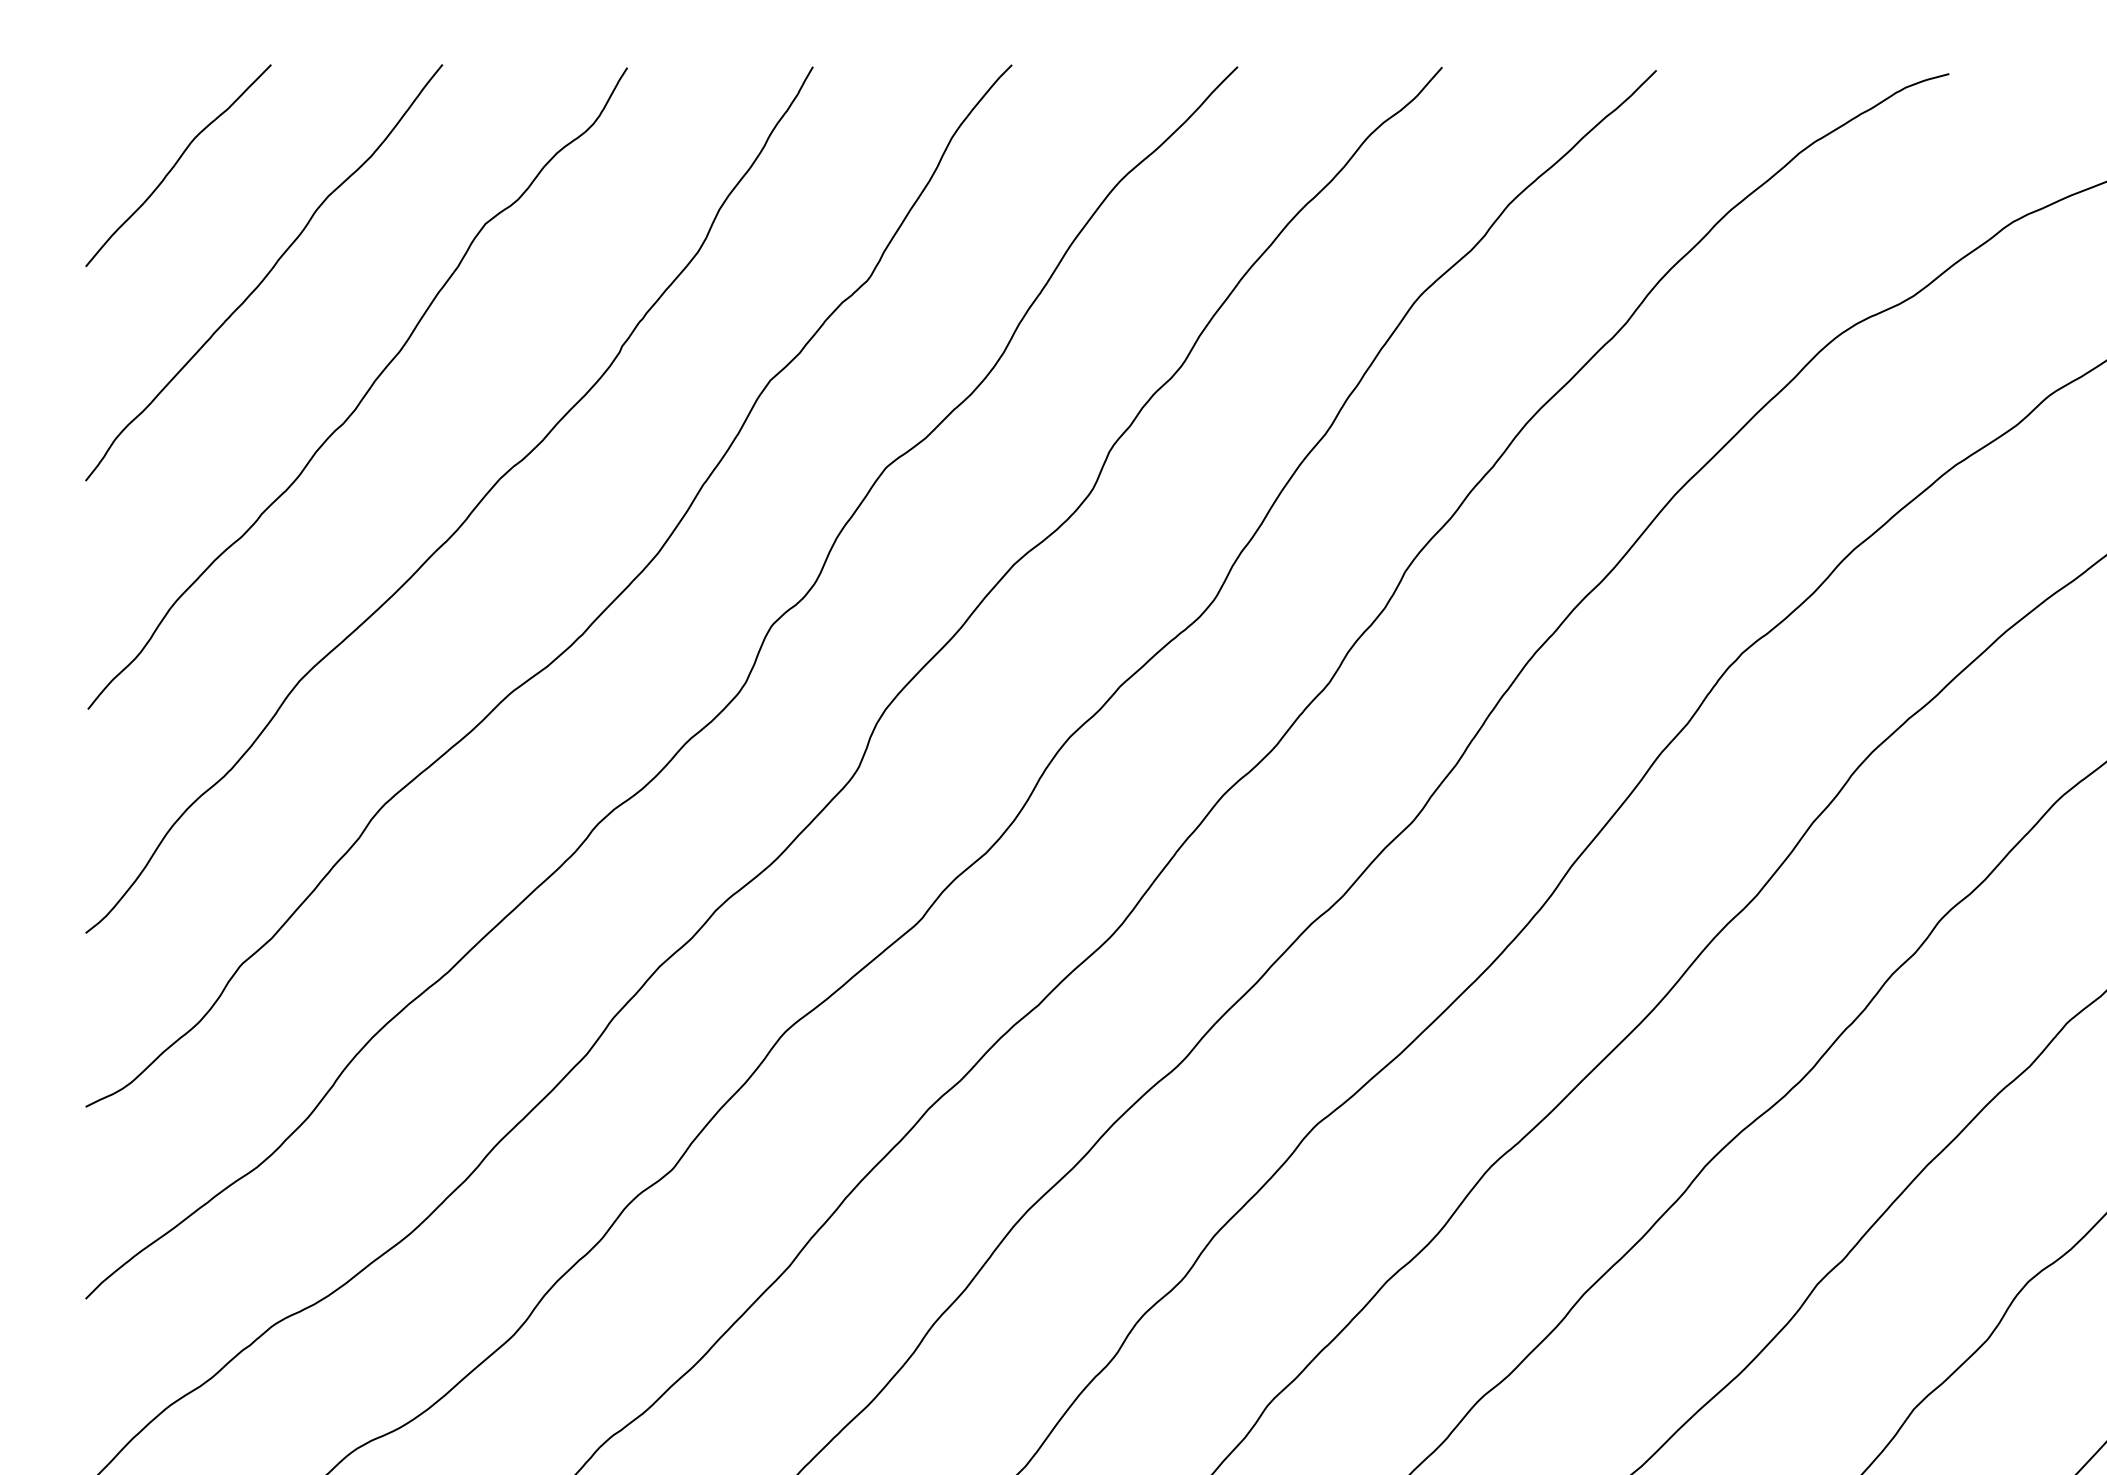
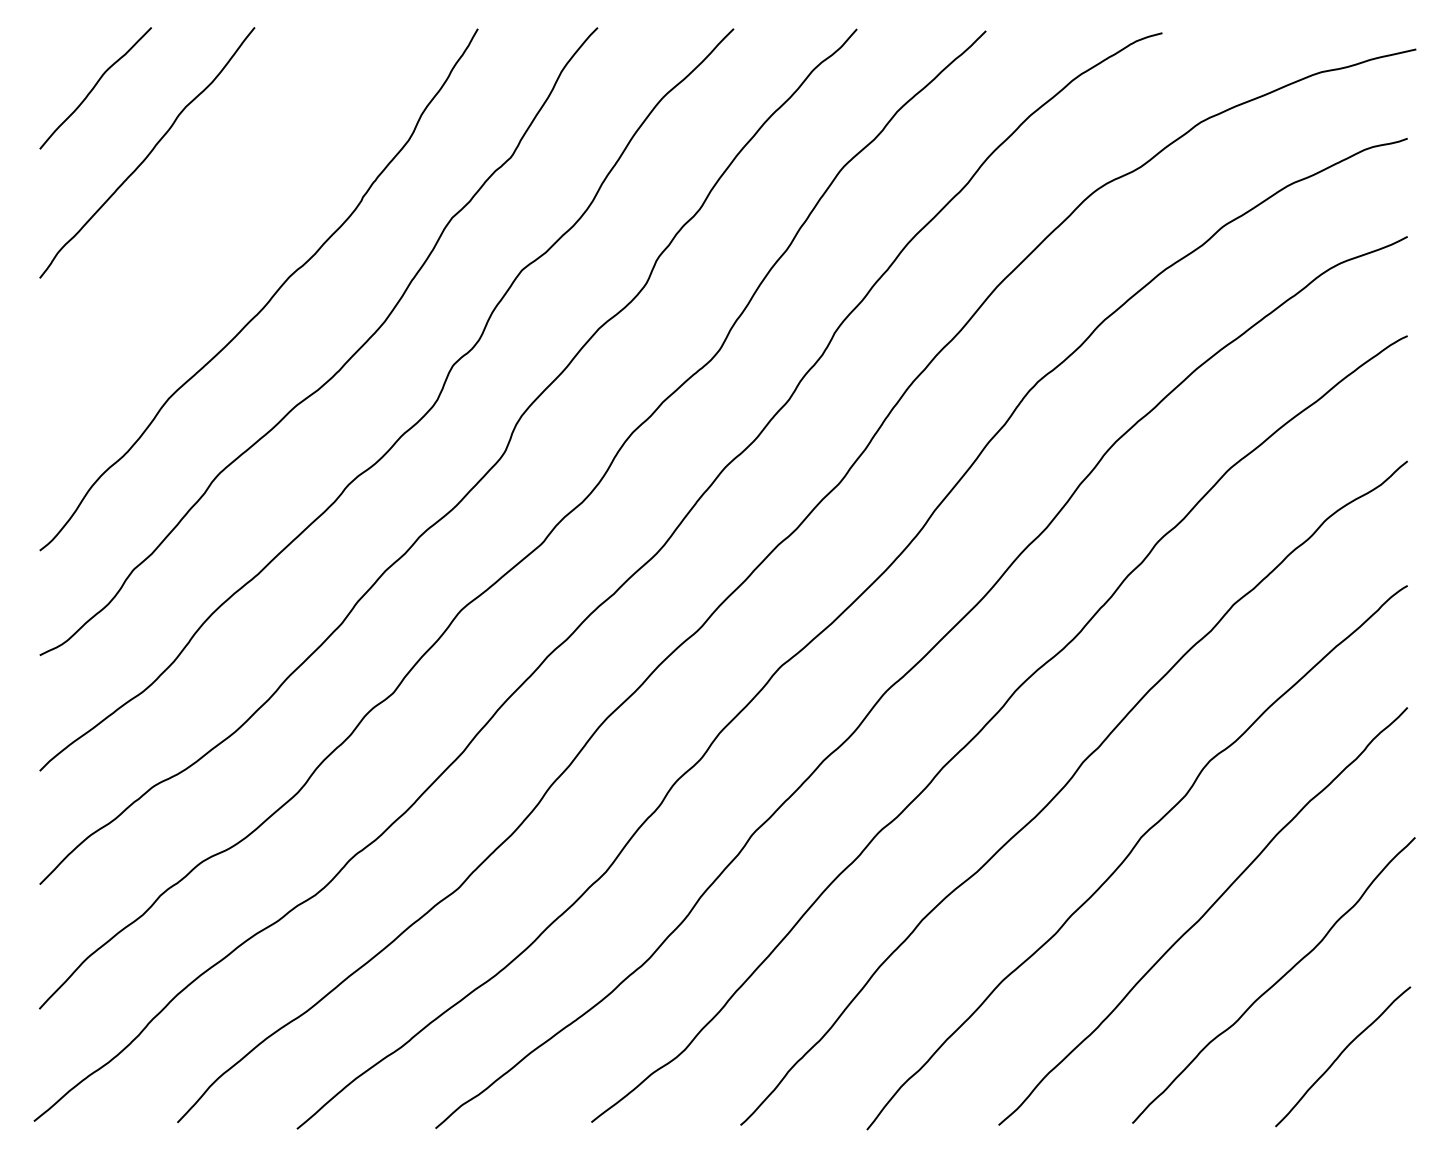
curve: (364, 393) -> (207, 225), removed

